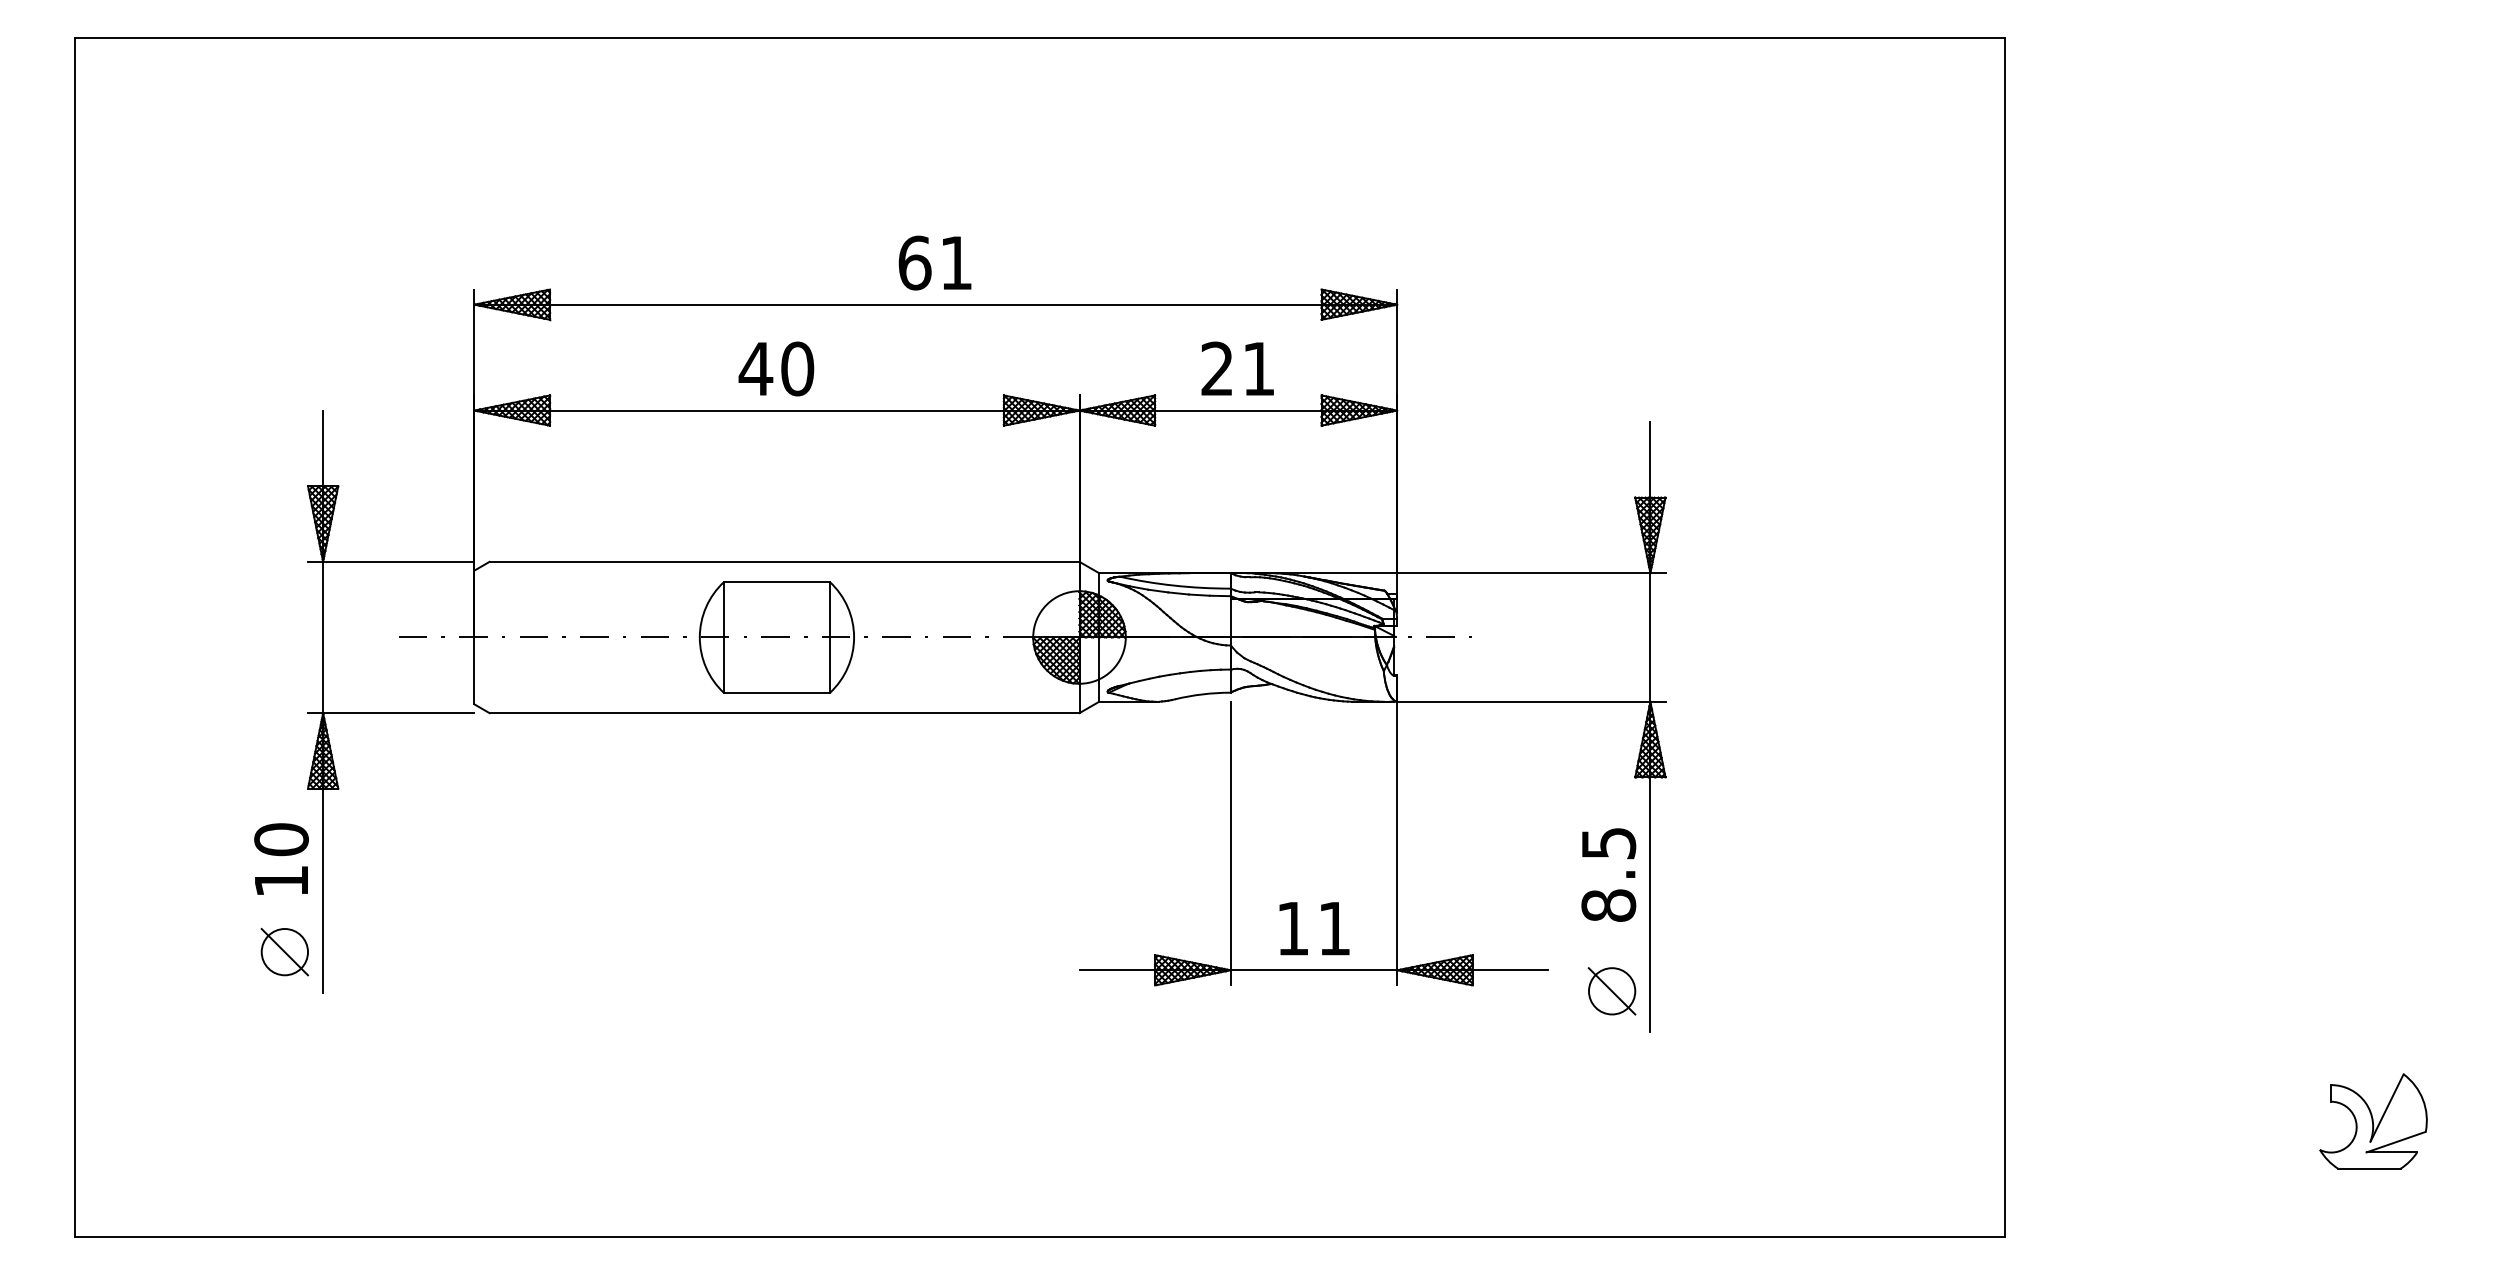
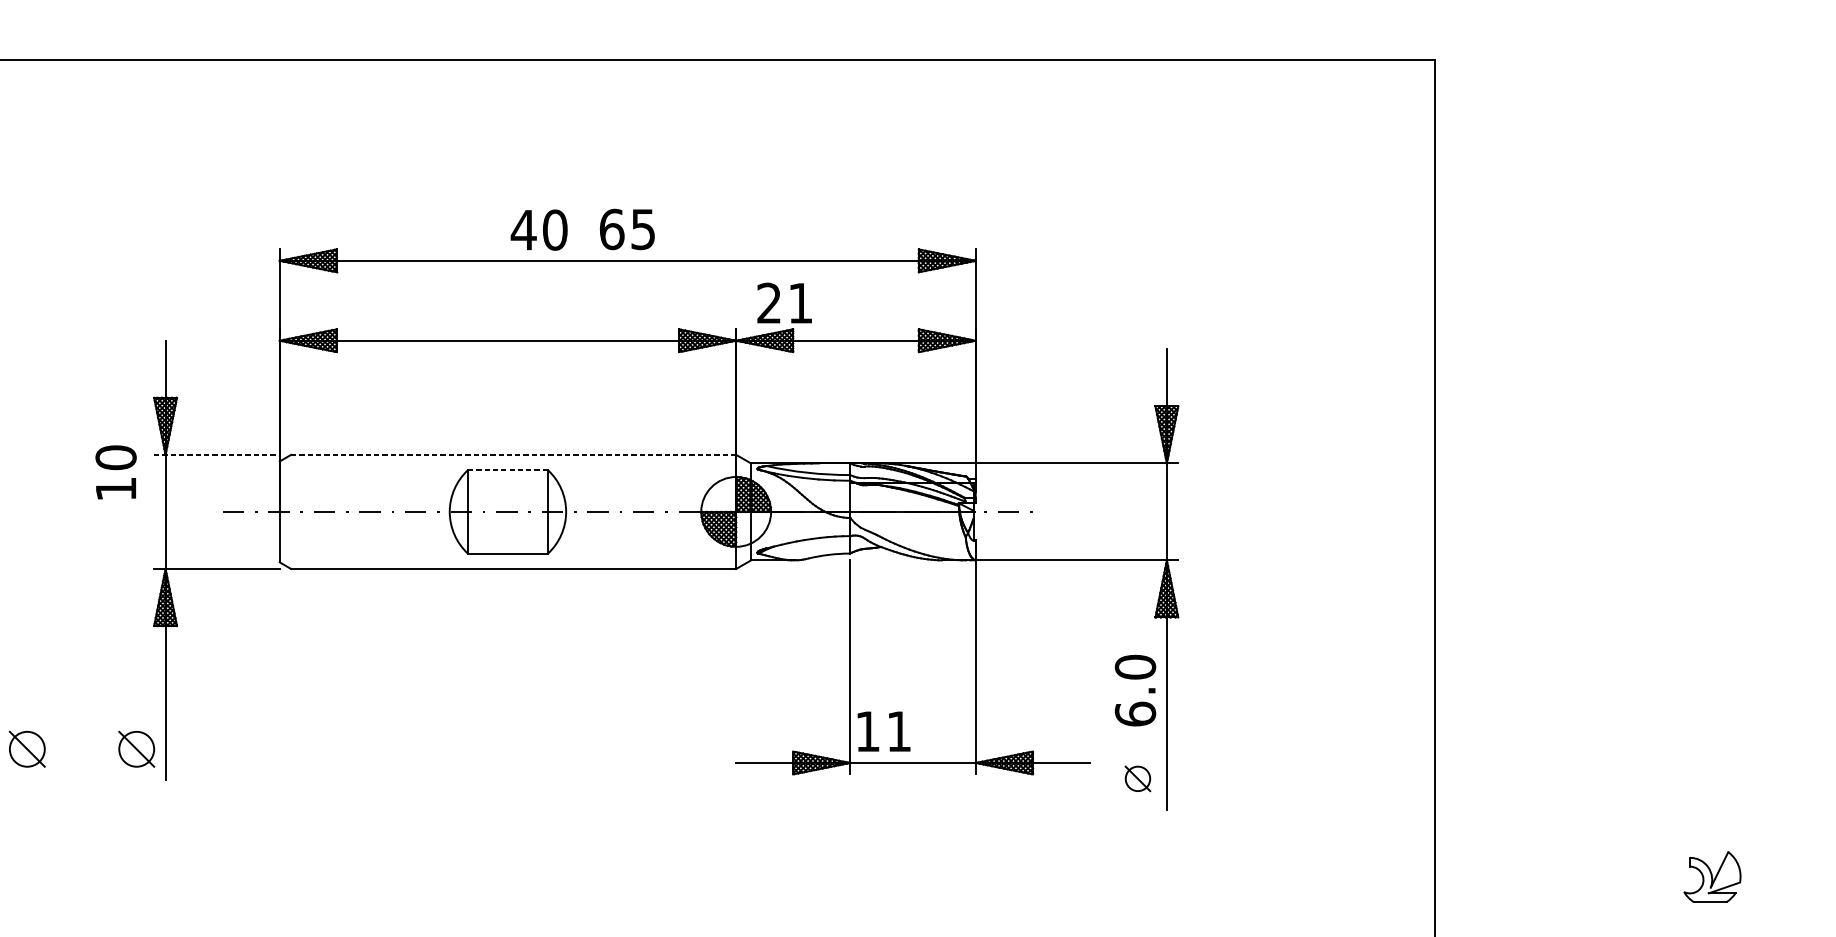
text: (955, 263) -> (642, 229), 61 -> 65
text: (776, 368) -> (539, 229), moved
text: (1237, 368) -> (784, 302), moved
line: (391, 561) -> (217, 454), solid -> dashed
line: (784, 561) -> (513, 454), solid -> dashed
line: (776, 581) -> (507, 469), solid -> dashed
text: (281, 858) -> (116, 471), moved
text: (1608, 874) -> (1135, 690), 8.5 -> 6.0
text: (1314, 928) -> (884, 731), moved
part: (139, 951) -> (27, 748), added
part: (1611, 991) -> (1137, 778), size x0.7
part: (2373, 1121) -> (1712, 877), size x0.7

